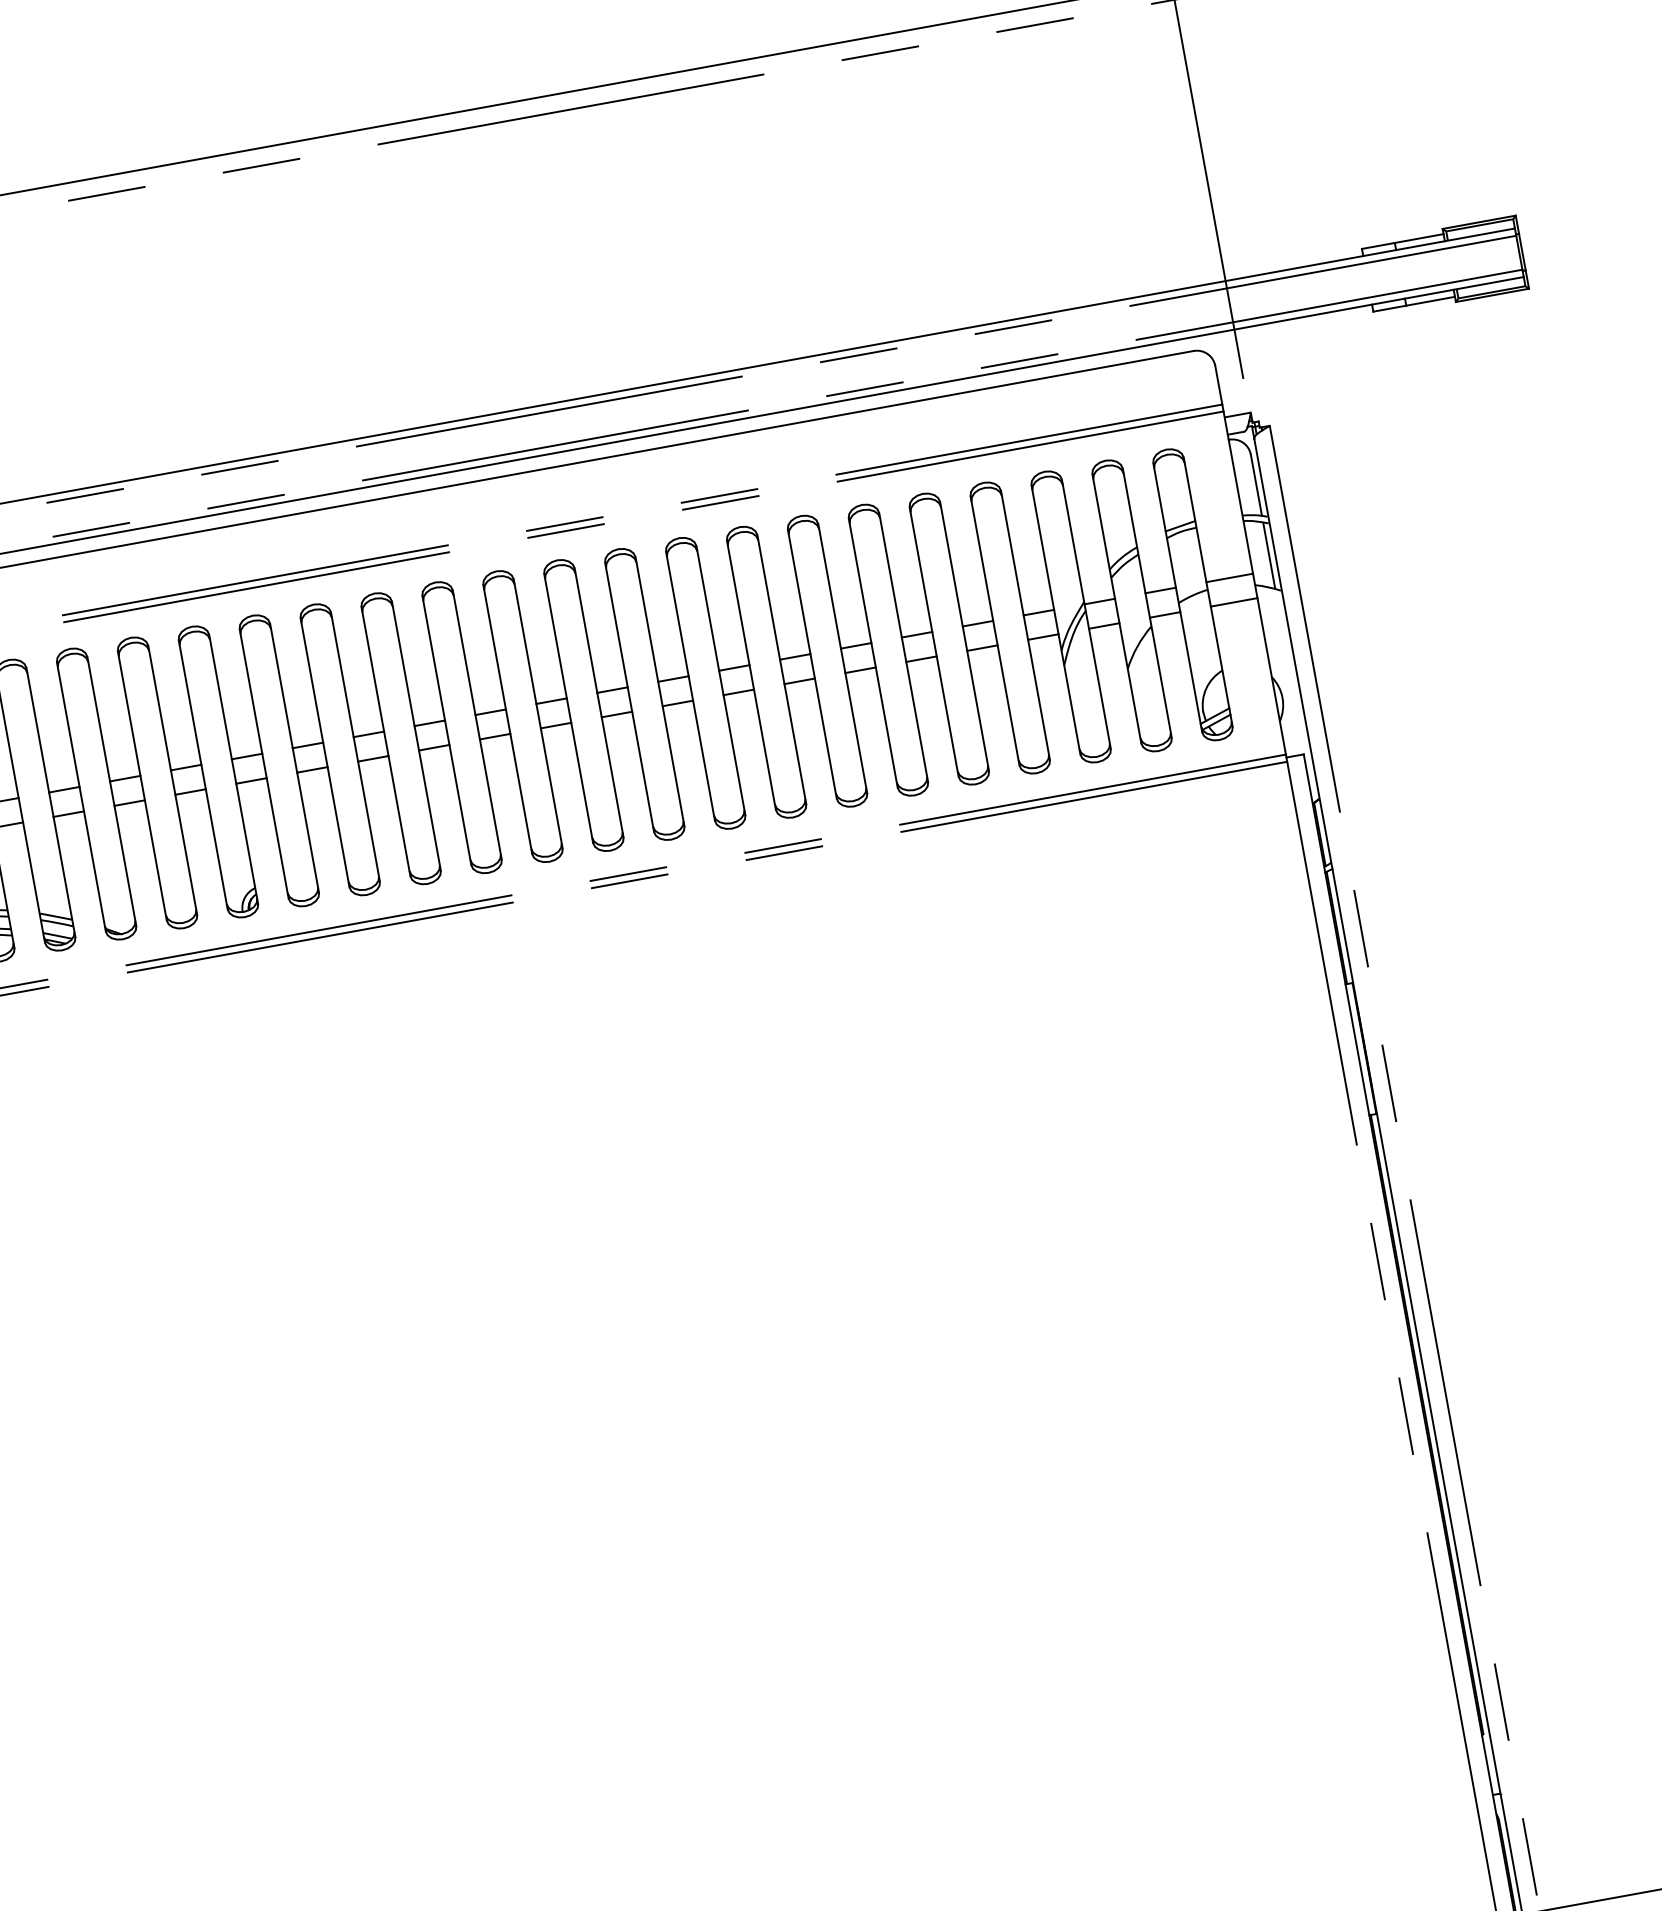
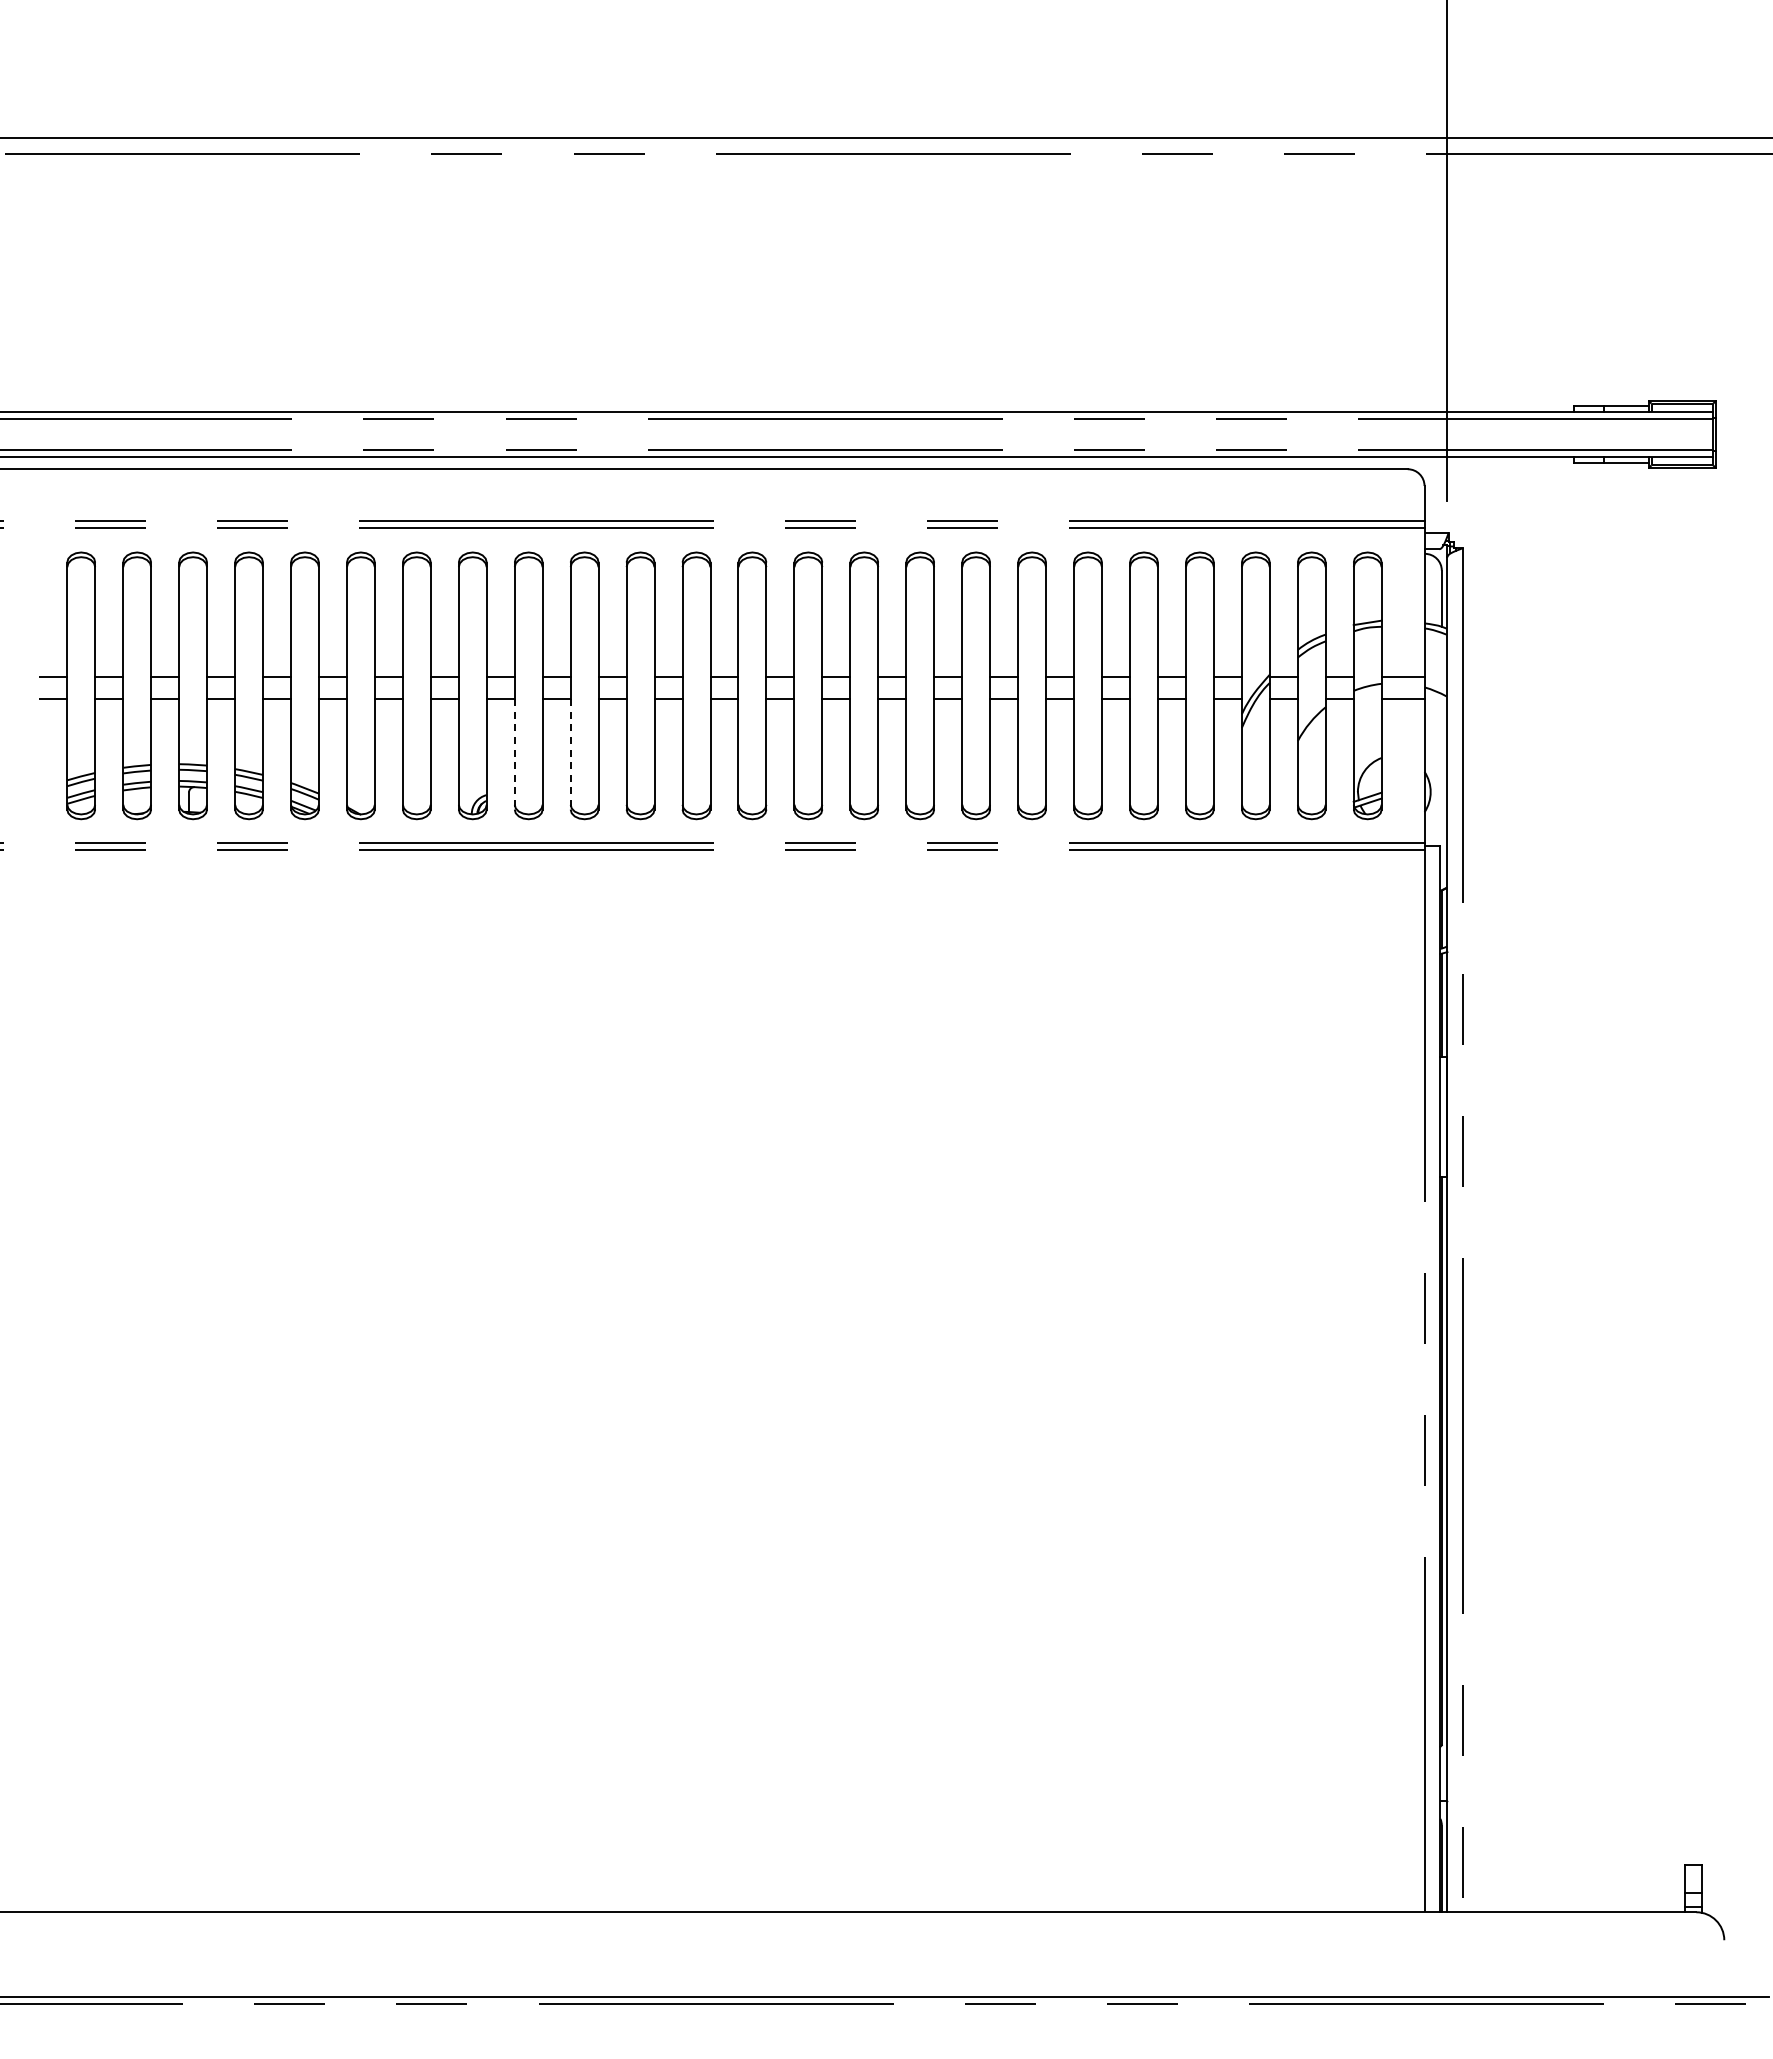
line: (1268, 555) -> (1441, 663), removed
line: (338, 827) -> (570, 754), solid -> dashed
line: (277, 838) -> (514, 754), solid -> dashed

